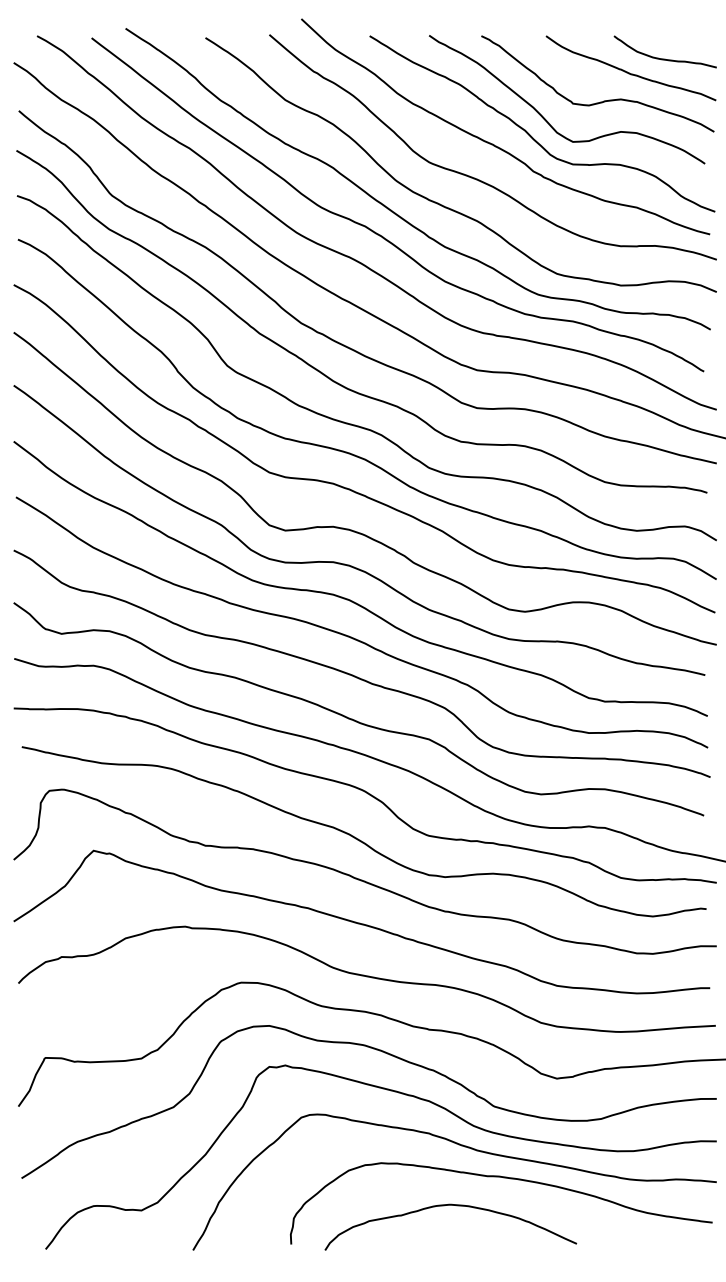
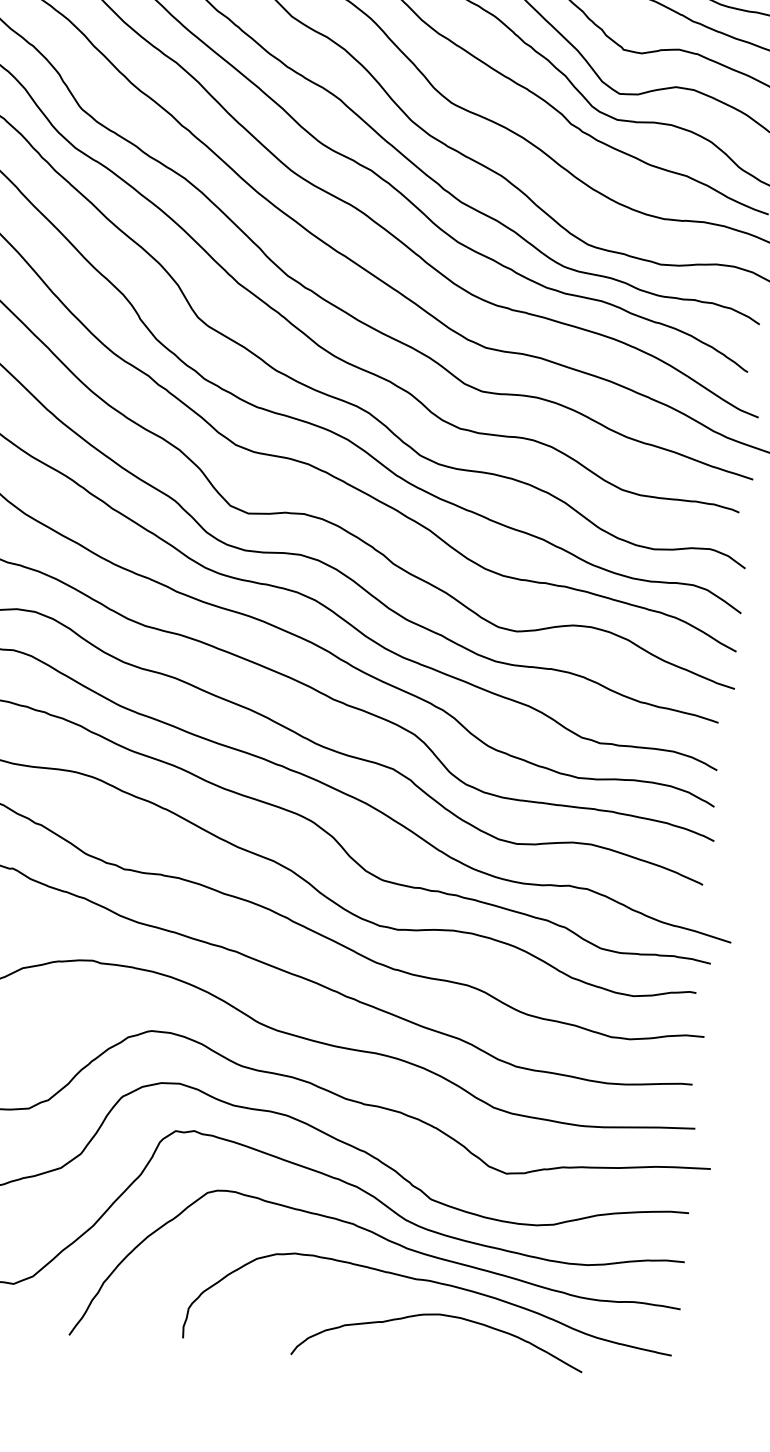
curve: (444, 1206) -> (433, 1316), moved

